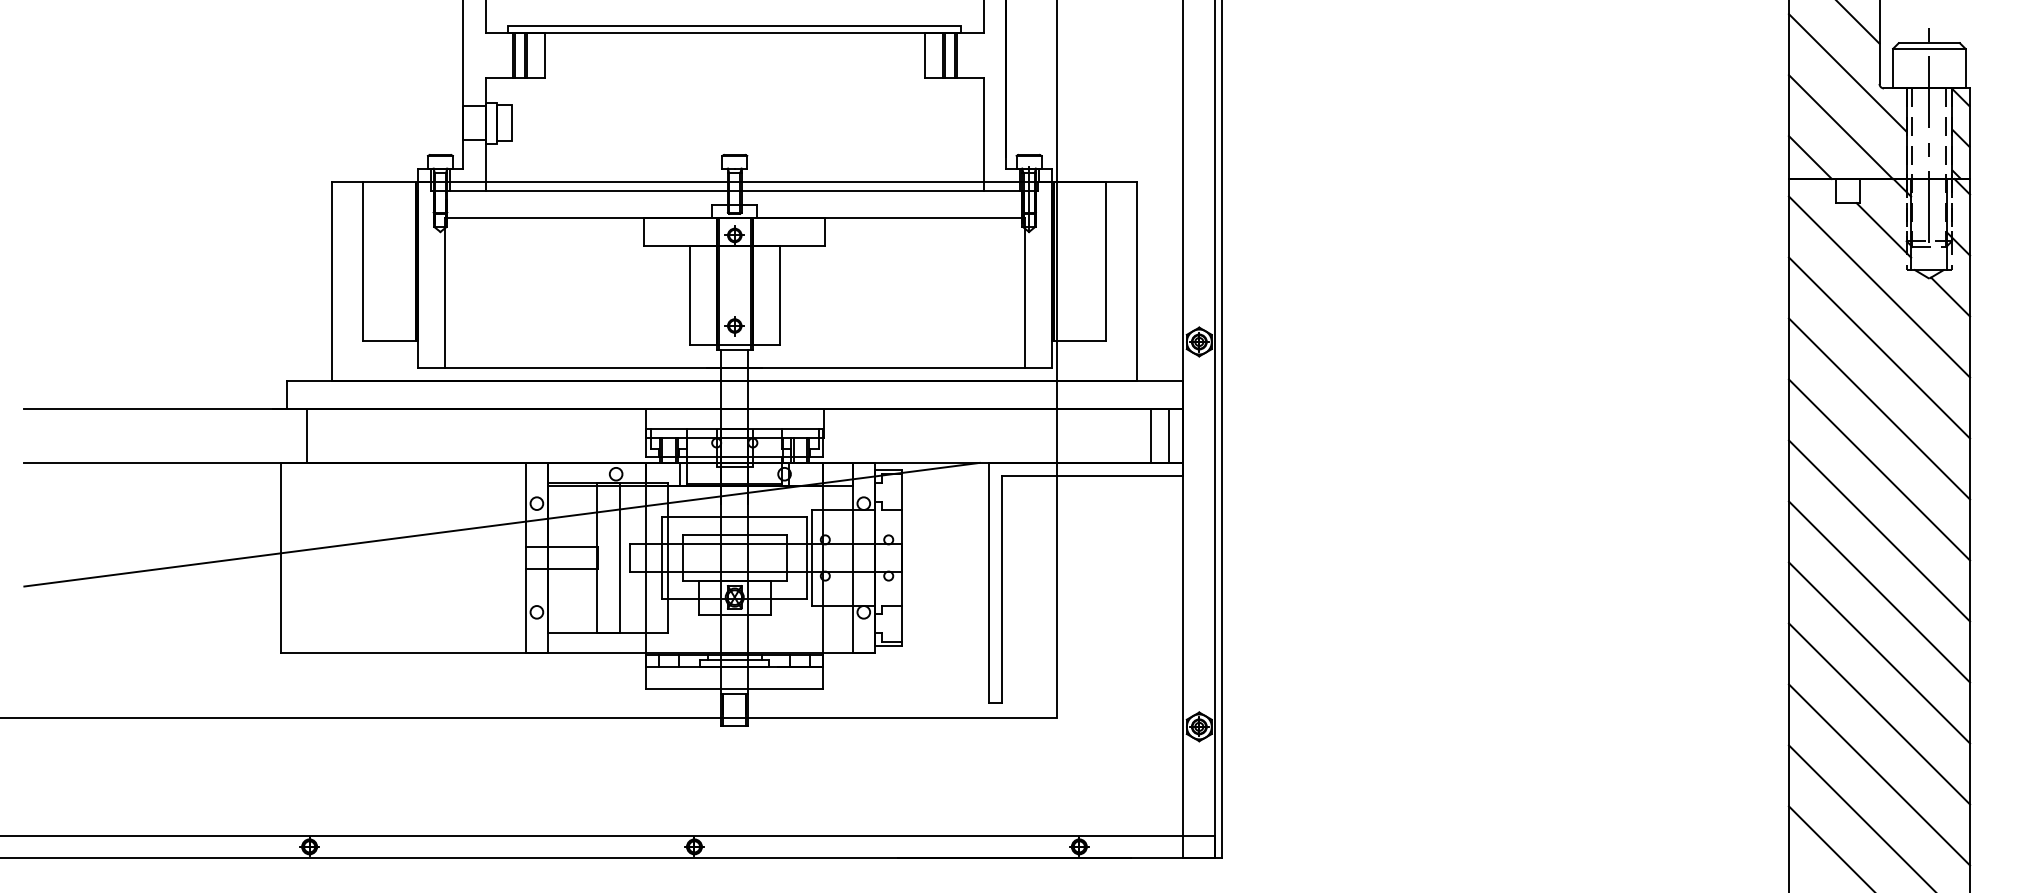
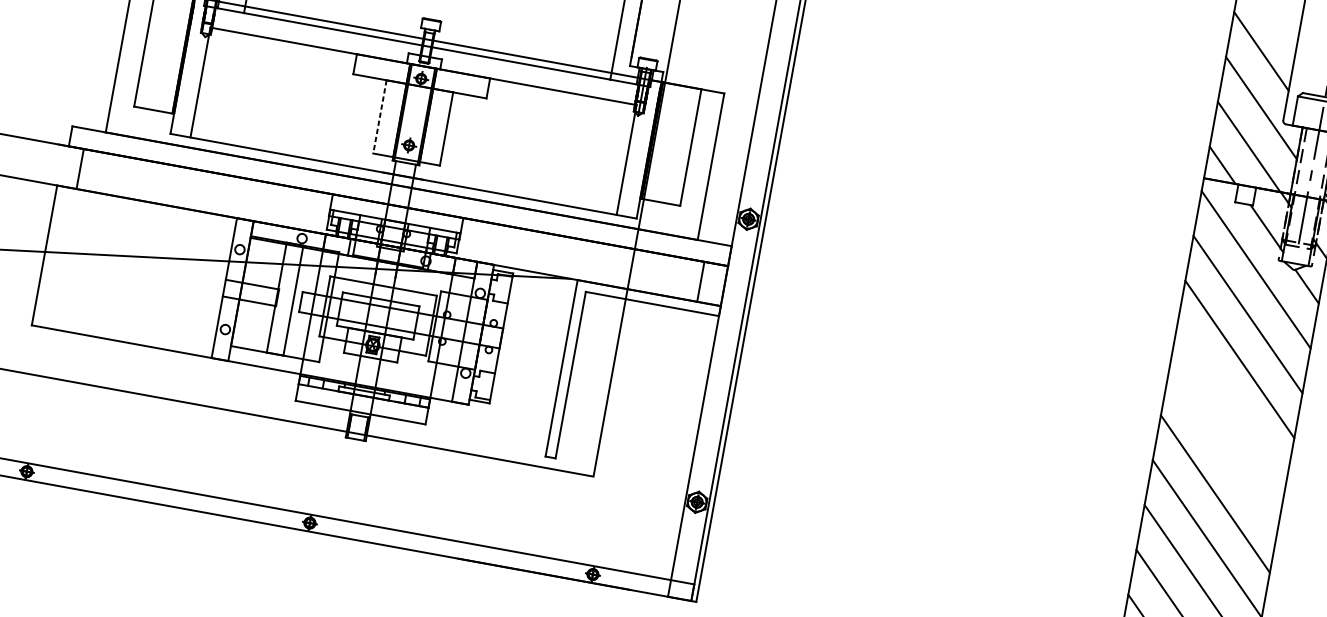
line: (689, 295) -> (379, 117), solid -> dashed
line: (1169, 435) -> (714, 284), removed
line: (1879, 469) -> (1231, 403), removed
line: (1879, 530) -> (1223, 448), removed

